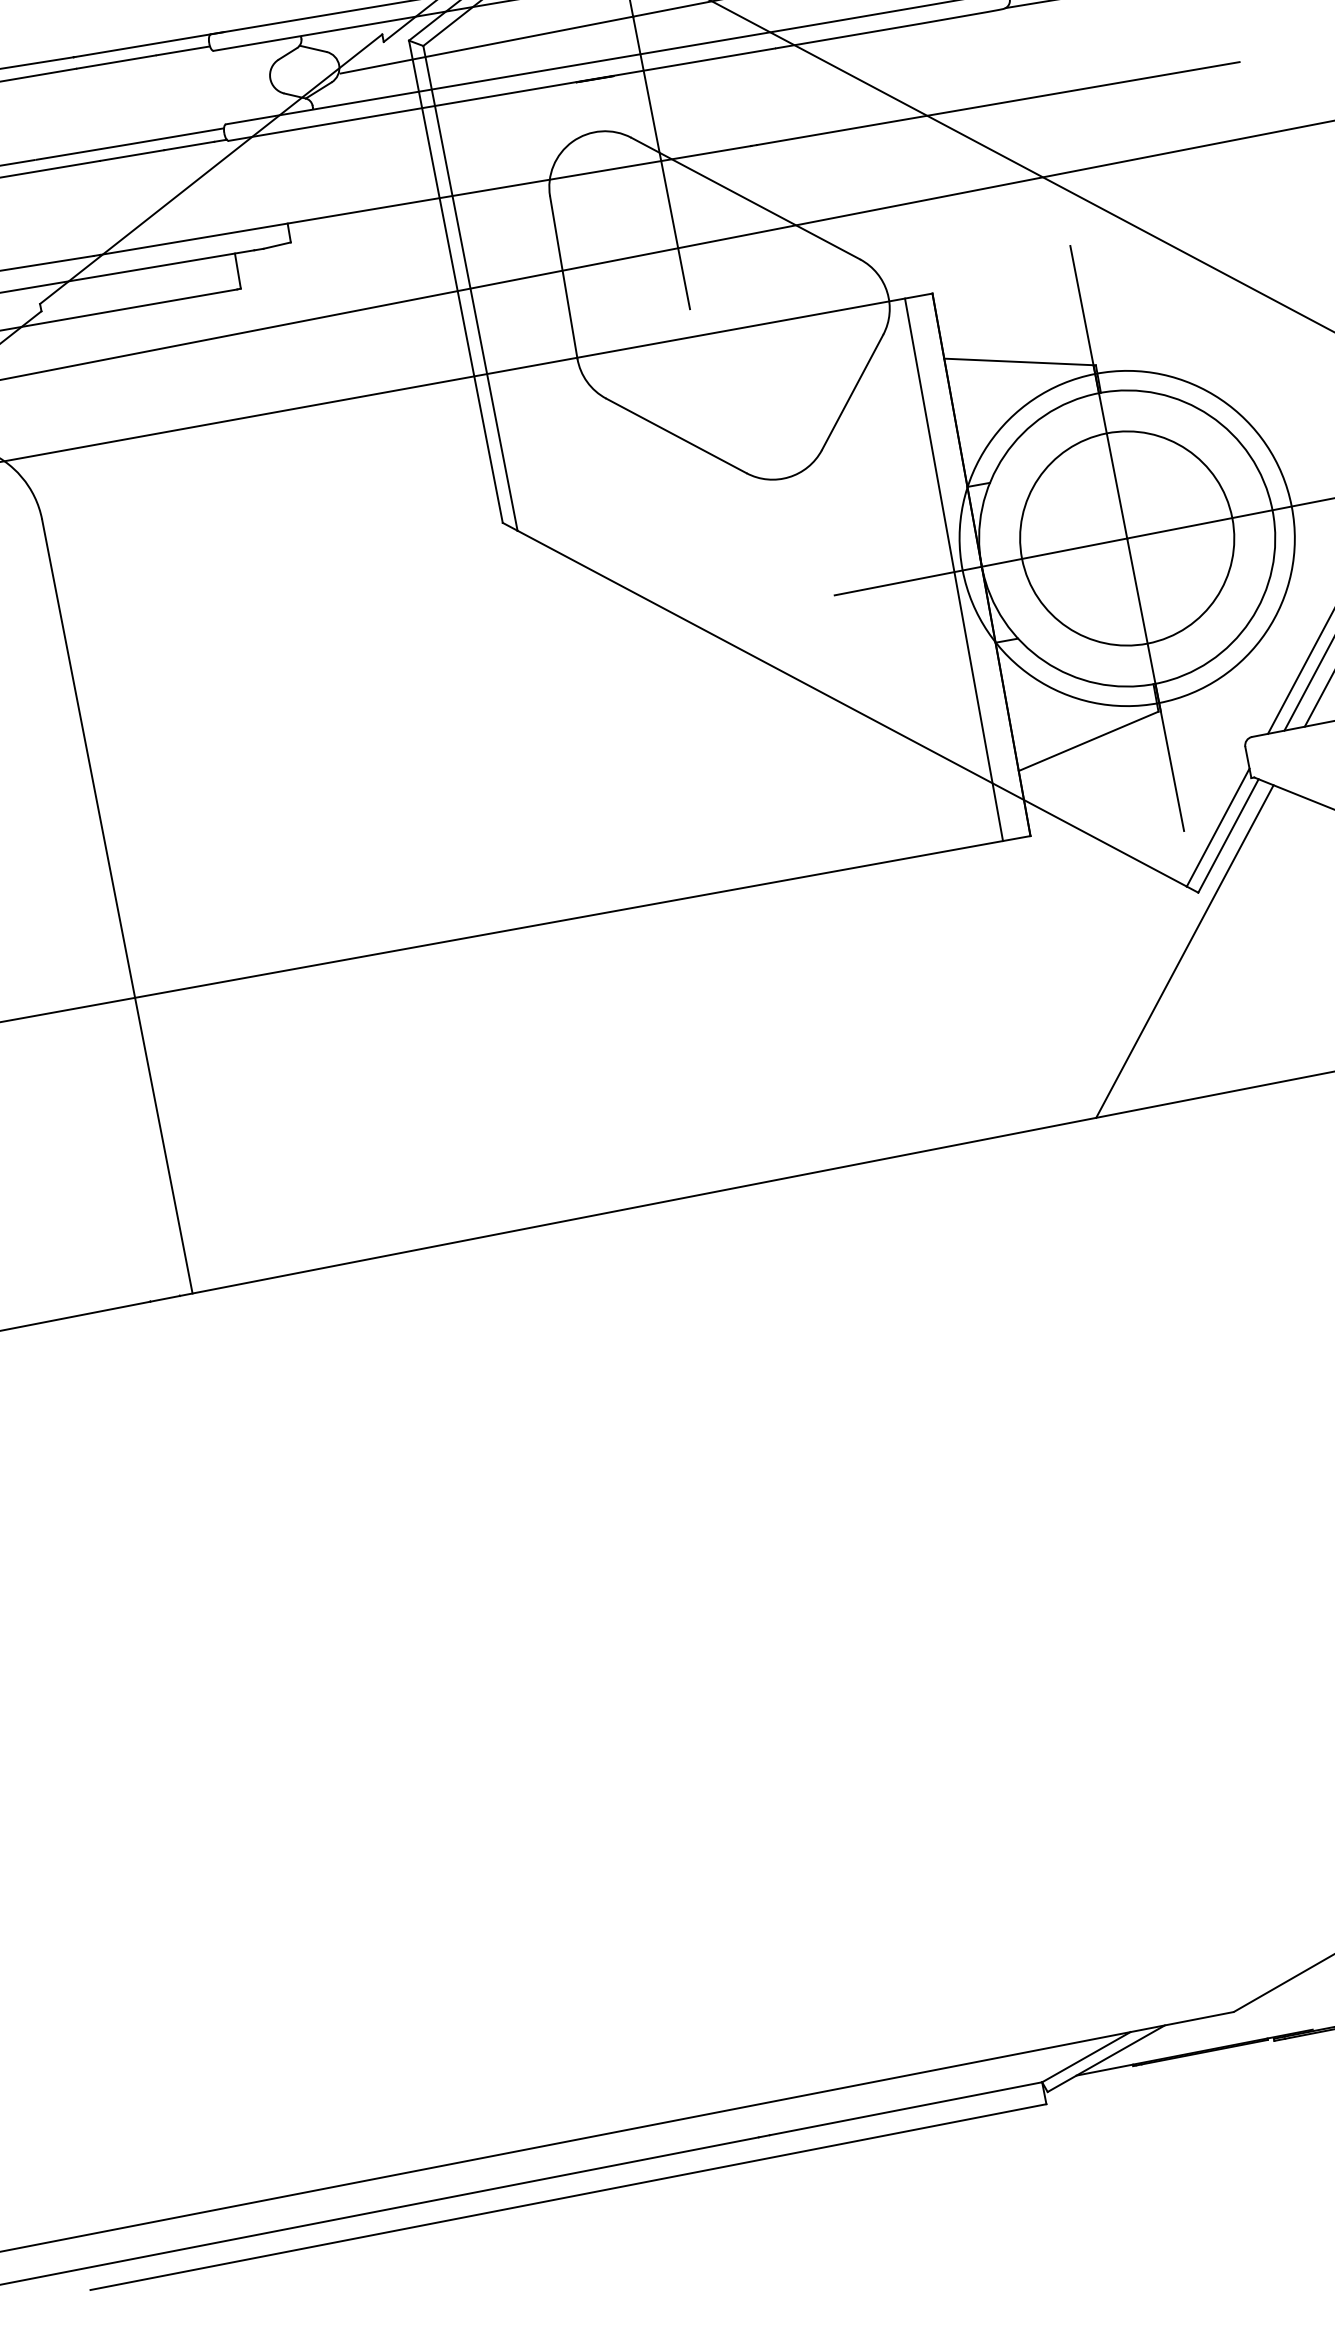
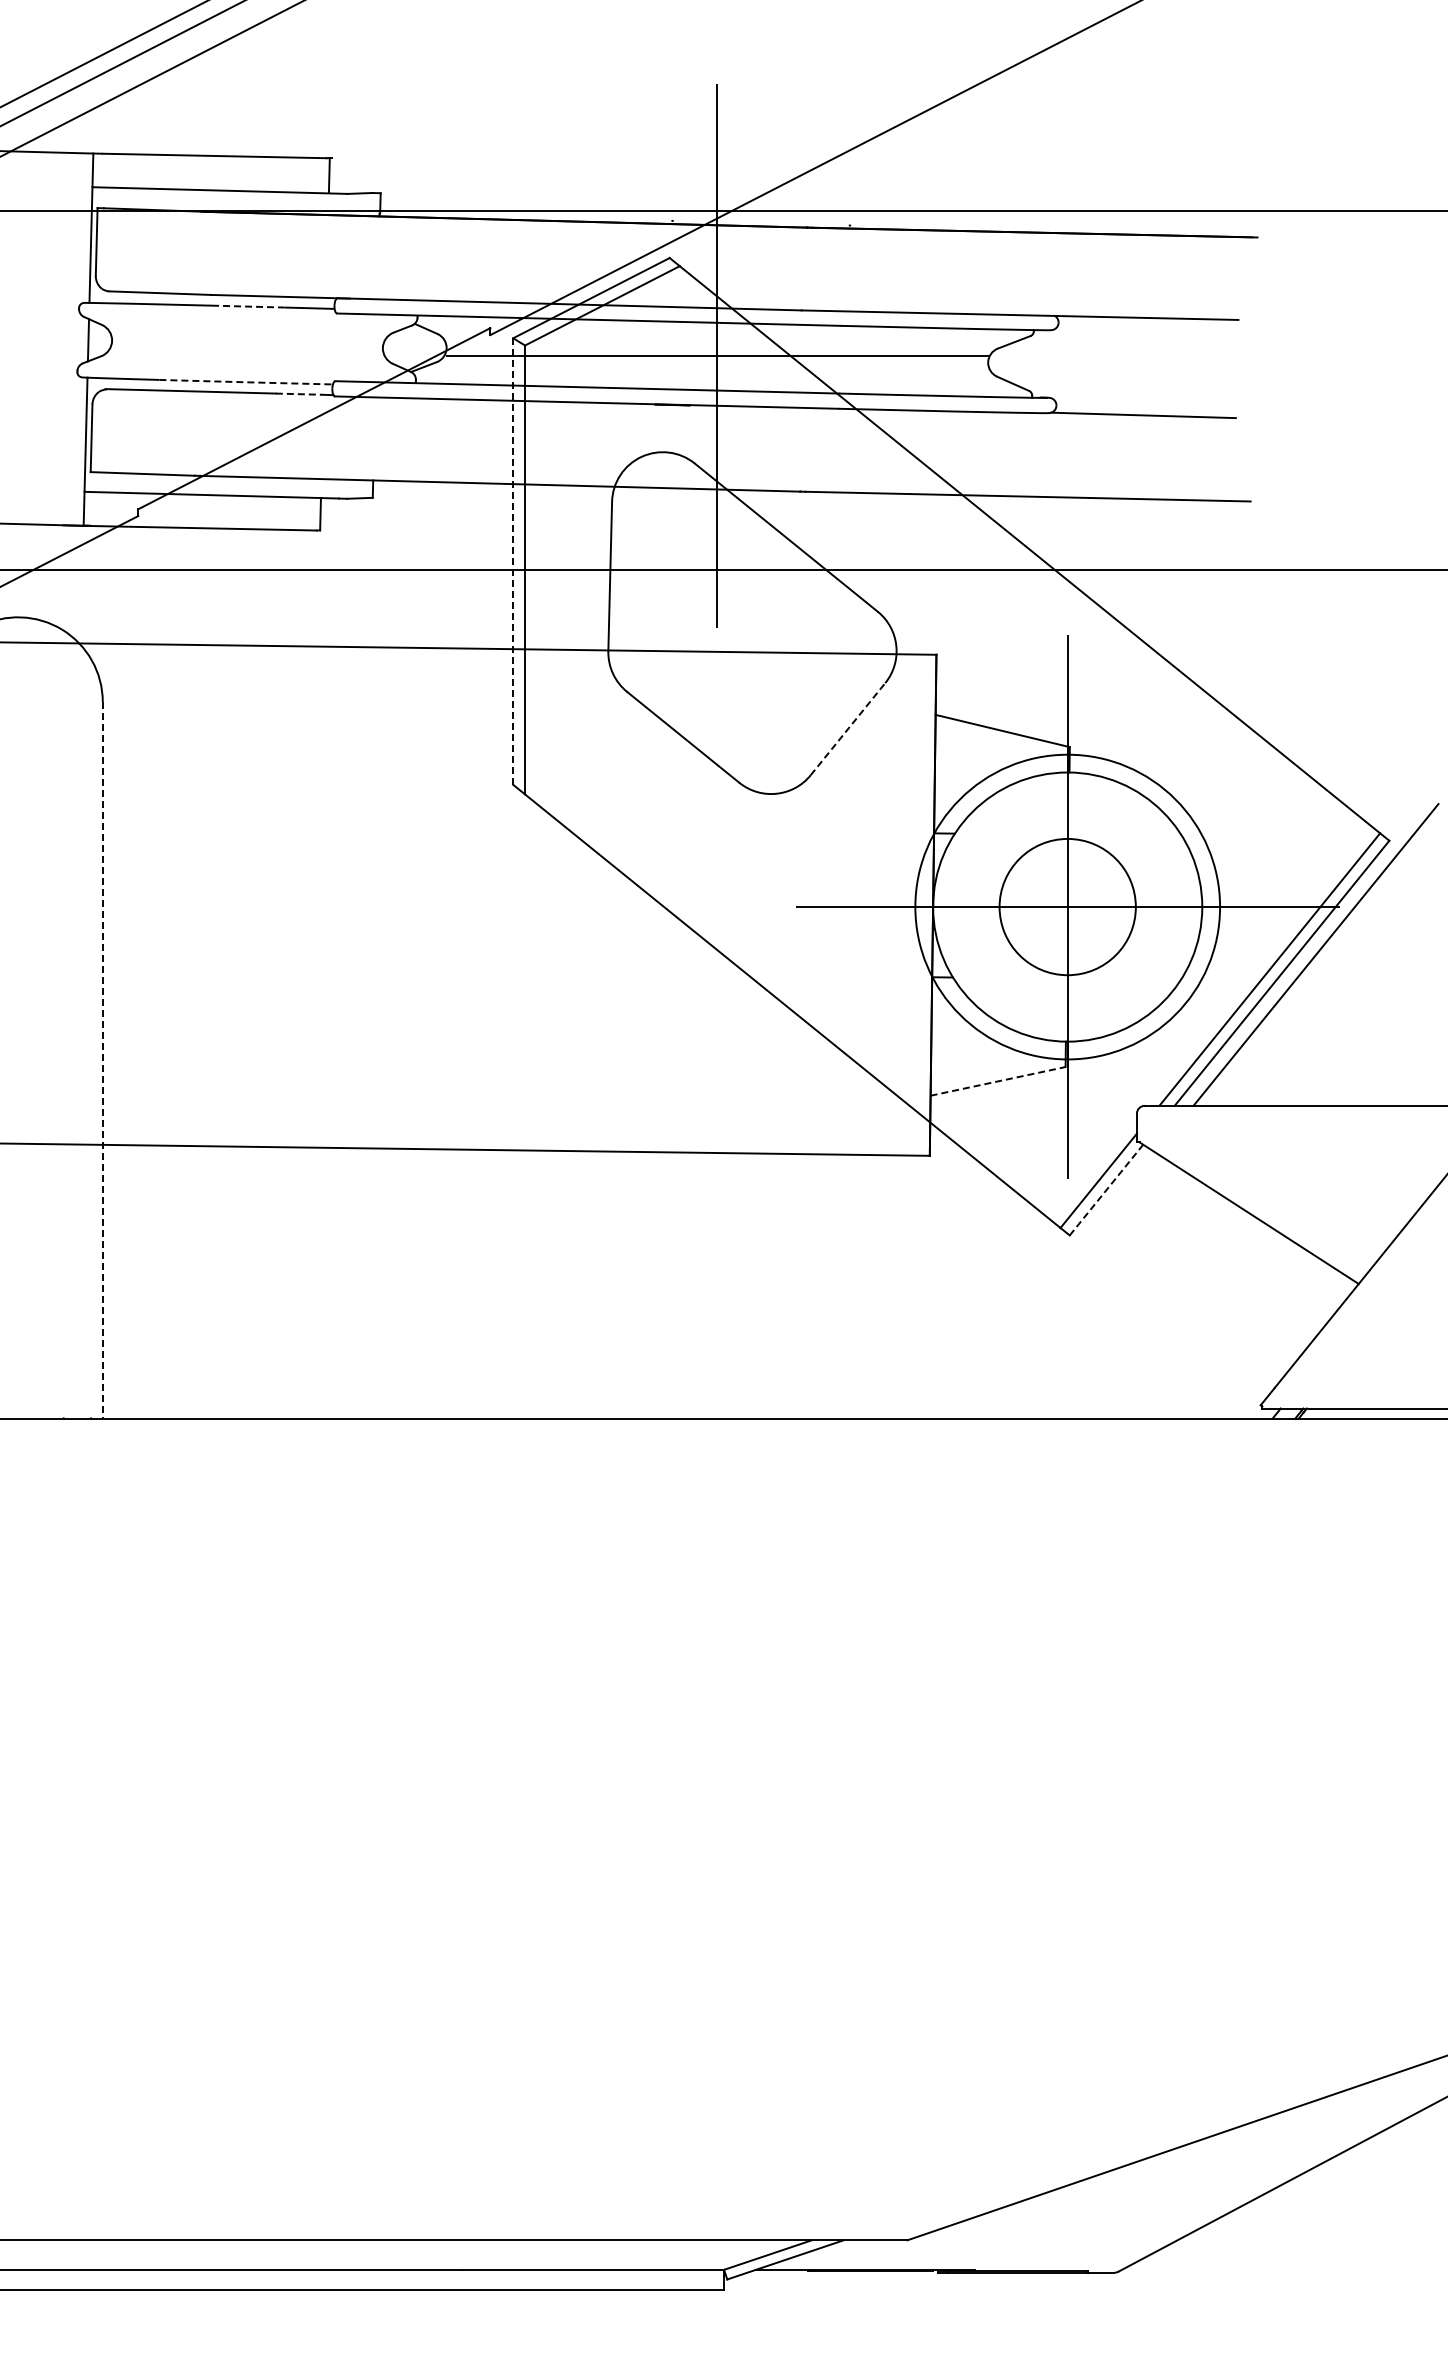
line: (116, 61) -> (248, 306), solid -> dashed
arc: (130, 144) -> (246, 382), solid -> dashed
line: (190, 146) -> (299, 394), solid -> dashed
line: (456, 282) -> (513, 562), solid -> dashed
line: (852, 391) -> (848, 728), solid -> dashed
circle: (1126, 537) -> (1067, 906), size x0.7
line: (953, 569) -> (907, 904), removed
line: (1089, 741) -> (998, 1081), solid -> dashed
line: (1228, 835) -> (1106, 1189), solid -> dashed
line: (117, 906) -> (102, 1060), solid -> dashed
line: (1184, 951) -> (1047, 1285), removed

